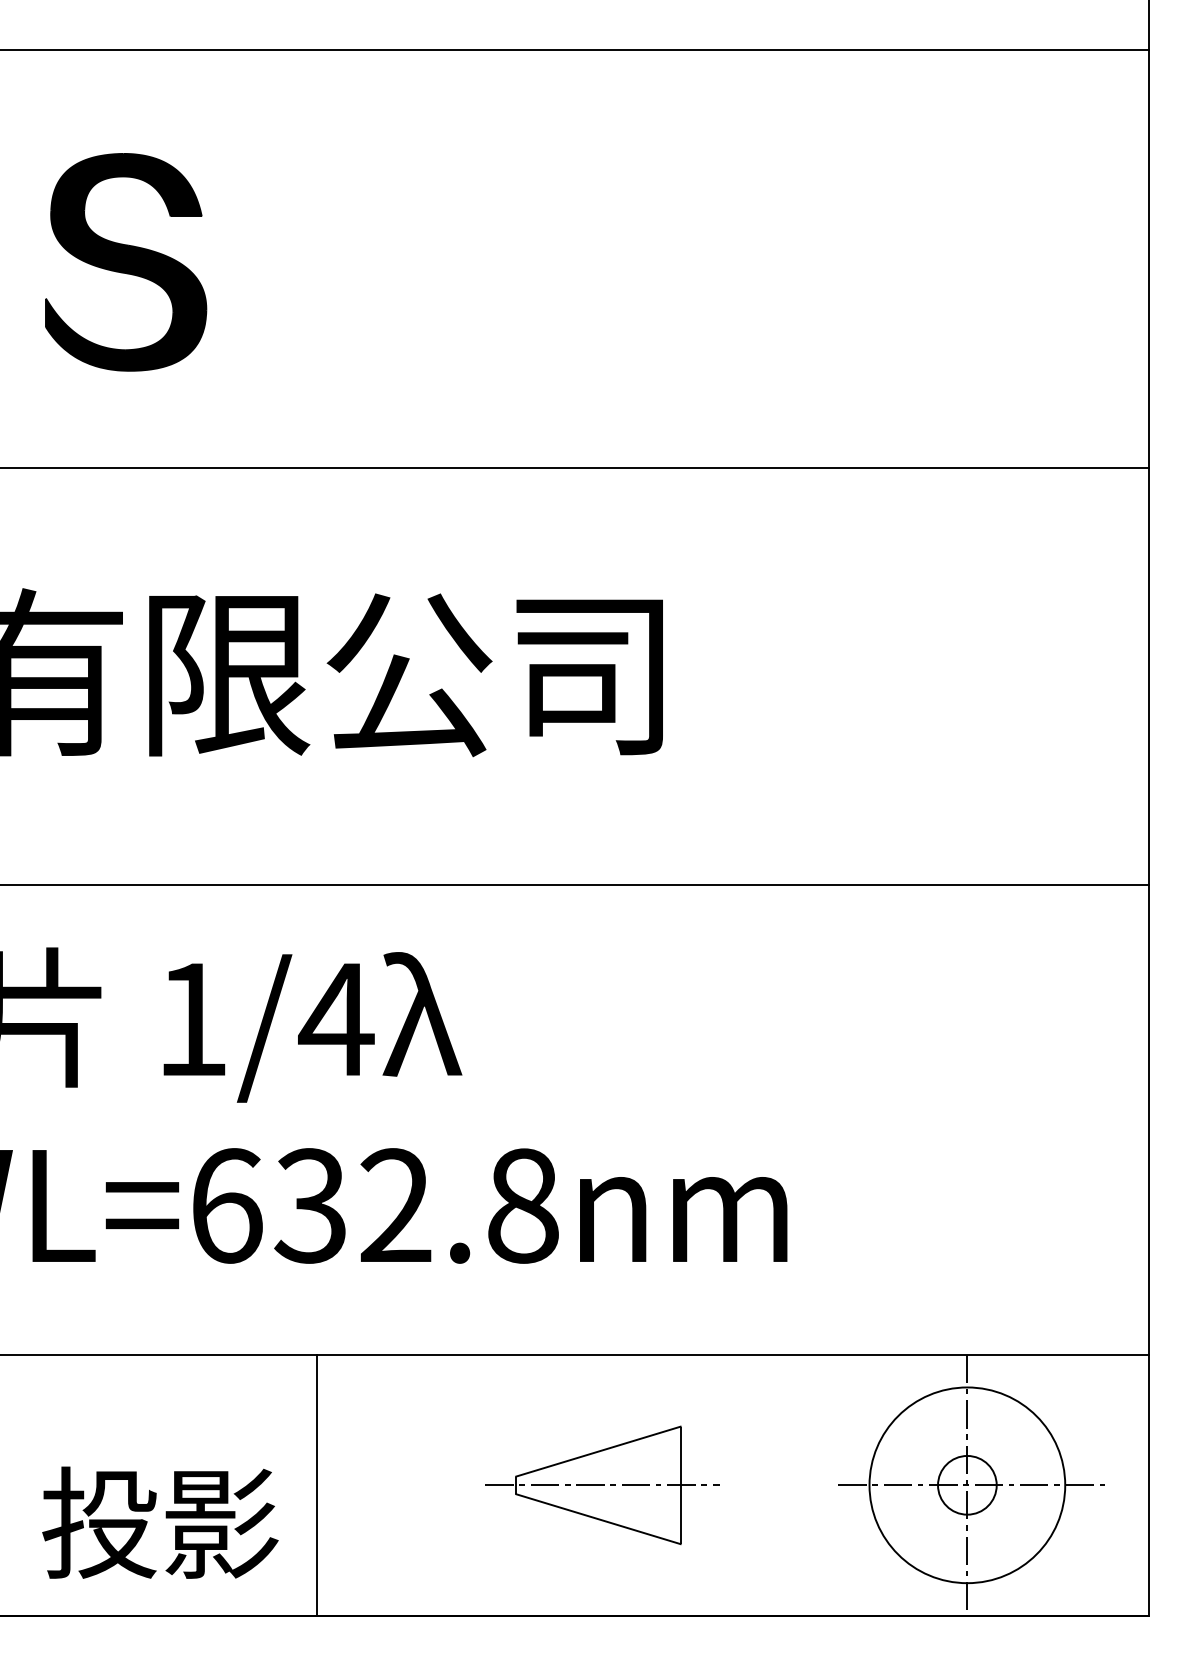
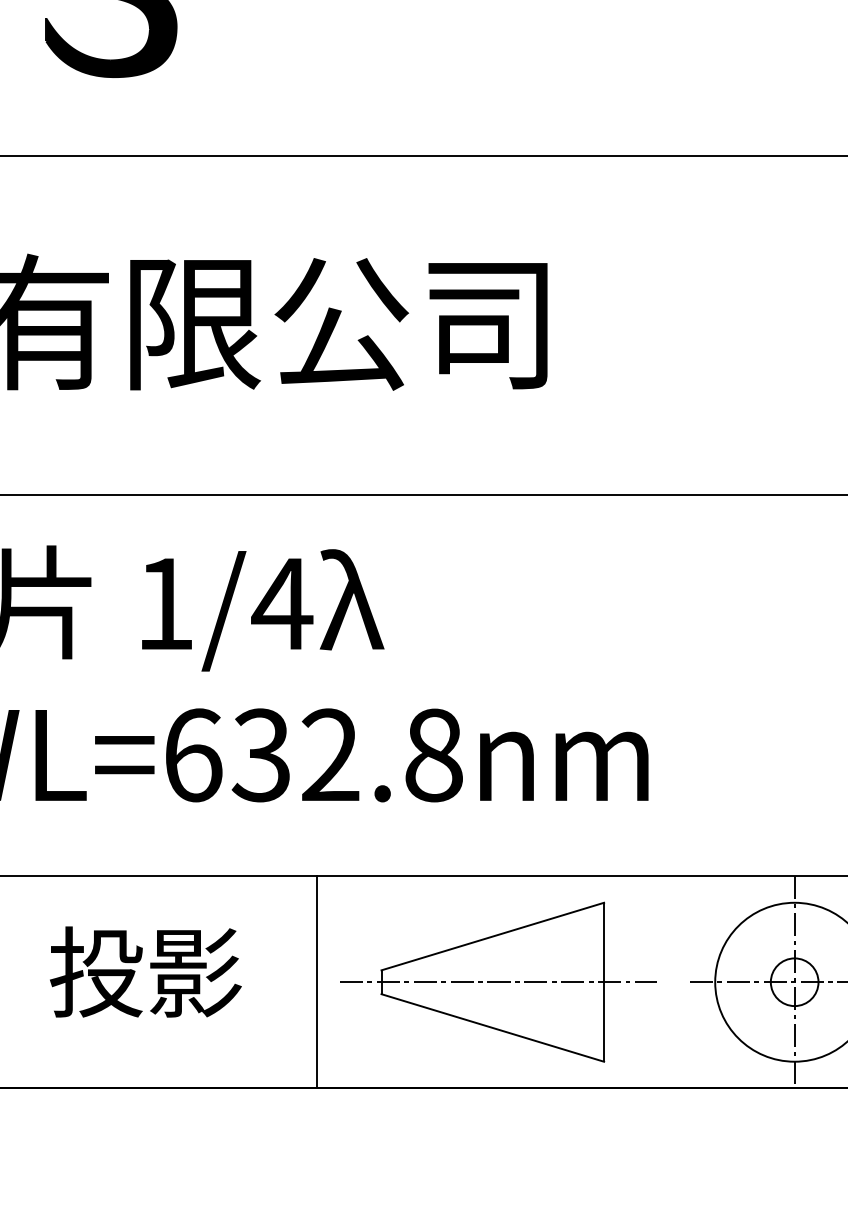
line: (316, 1485) -> (317, 982), moved
part: (602, 1485) -> (498, 982), size x1.67
text: (160, 1522) -> (145, 971), moved

